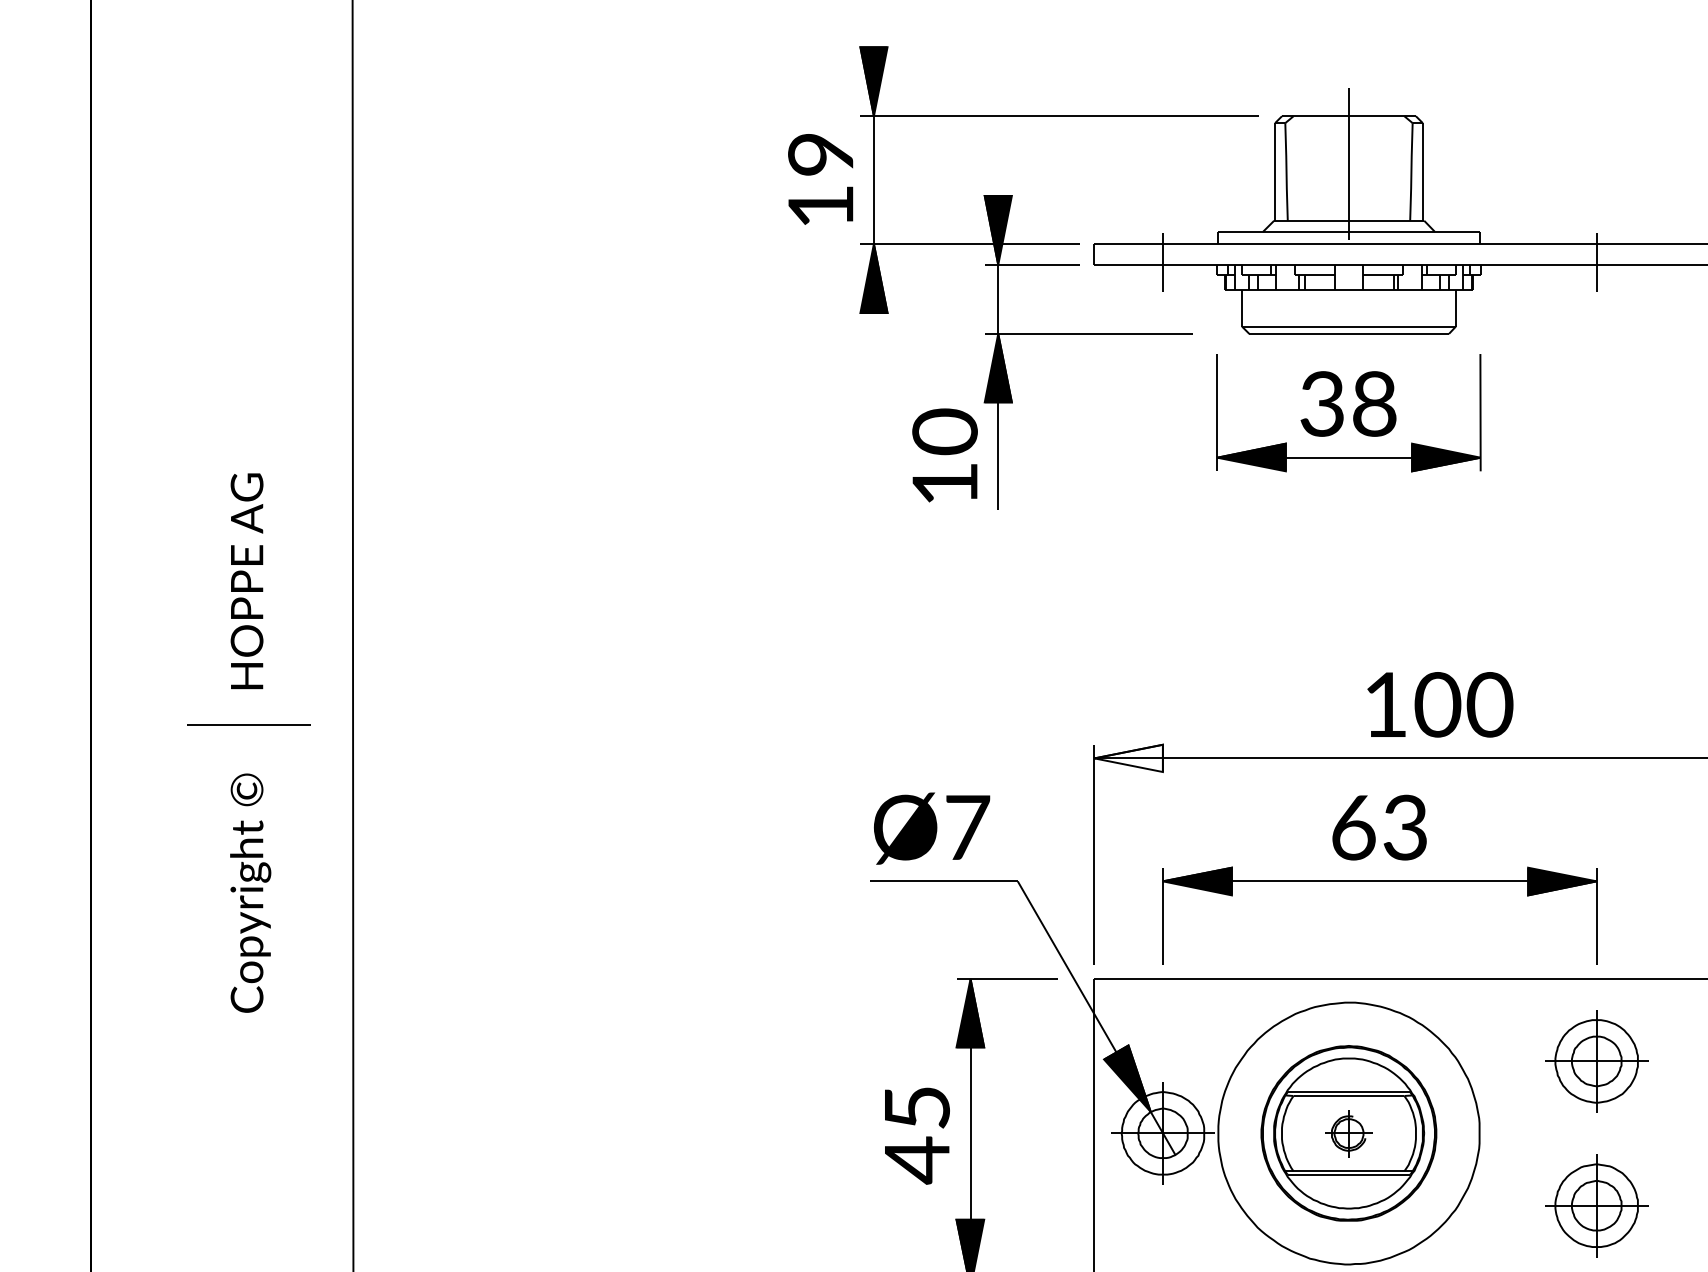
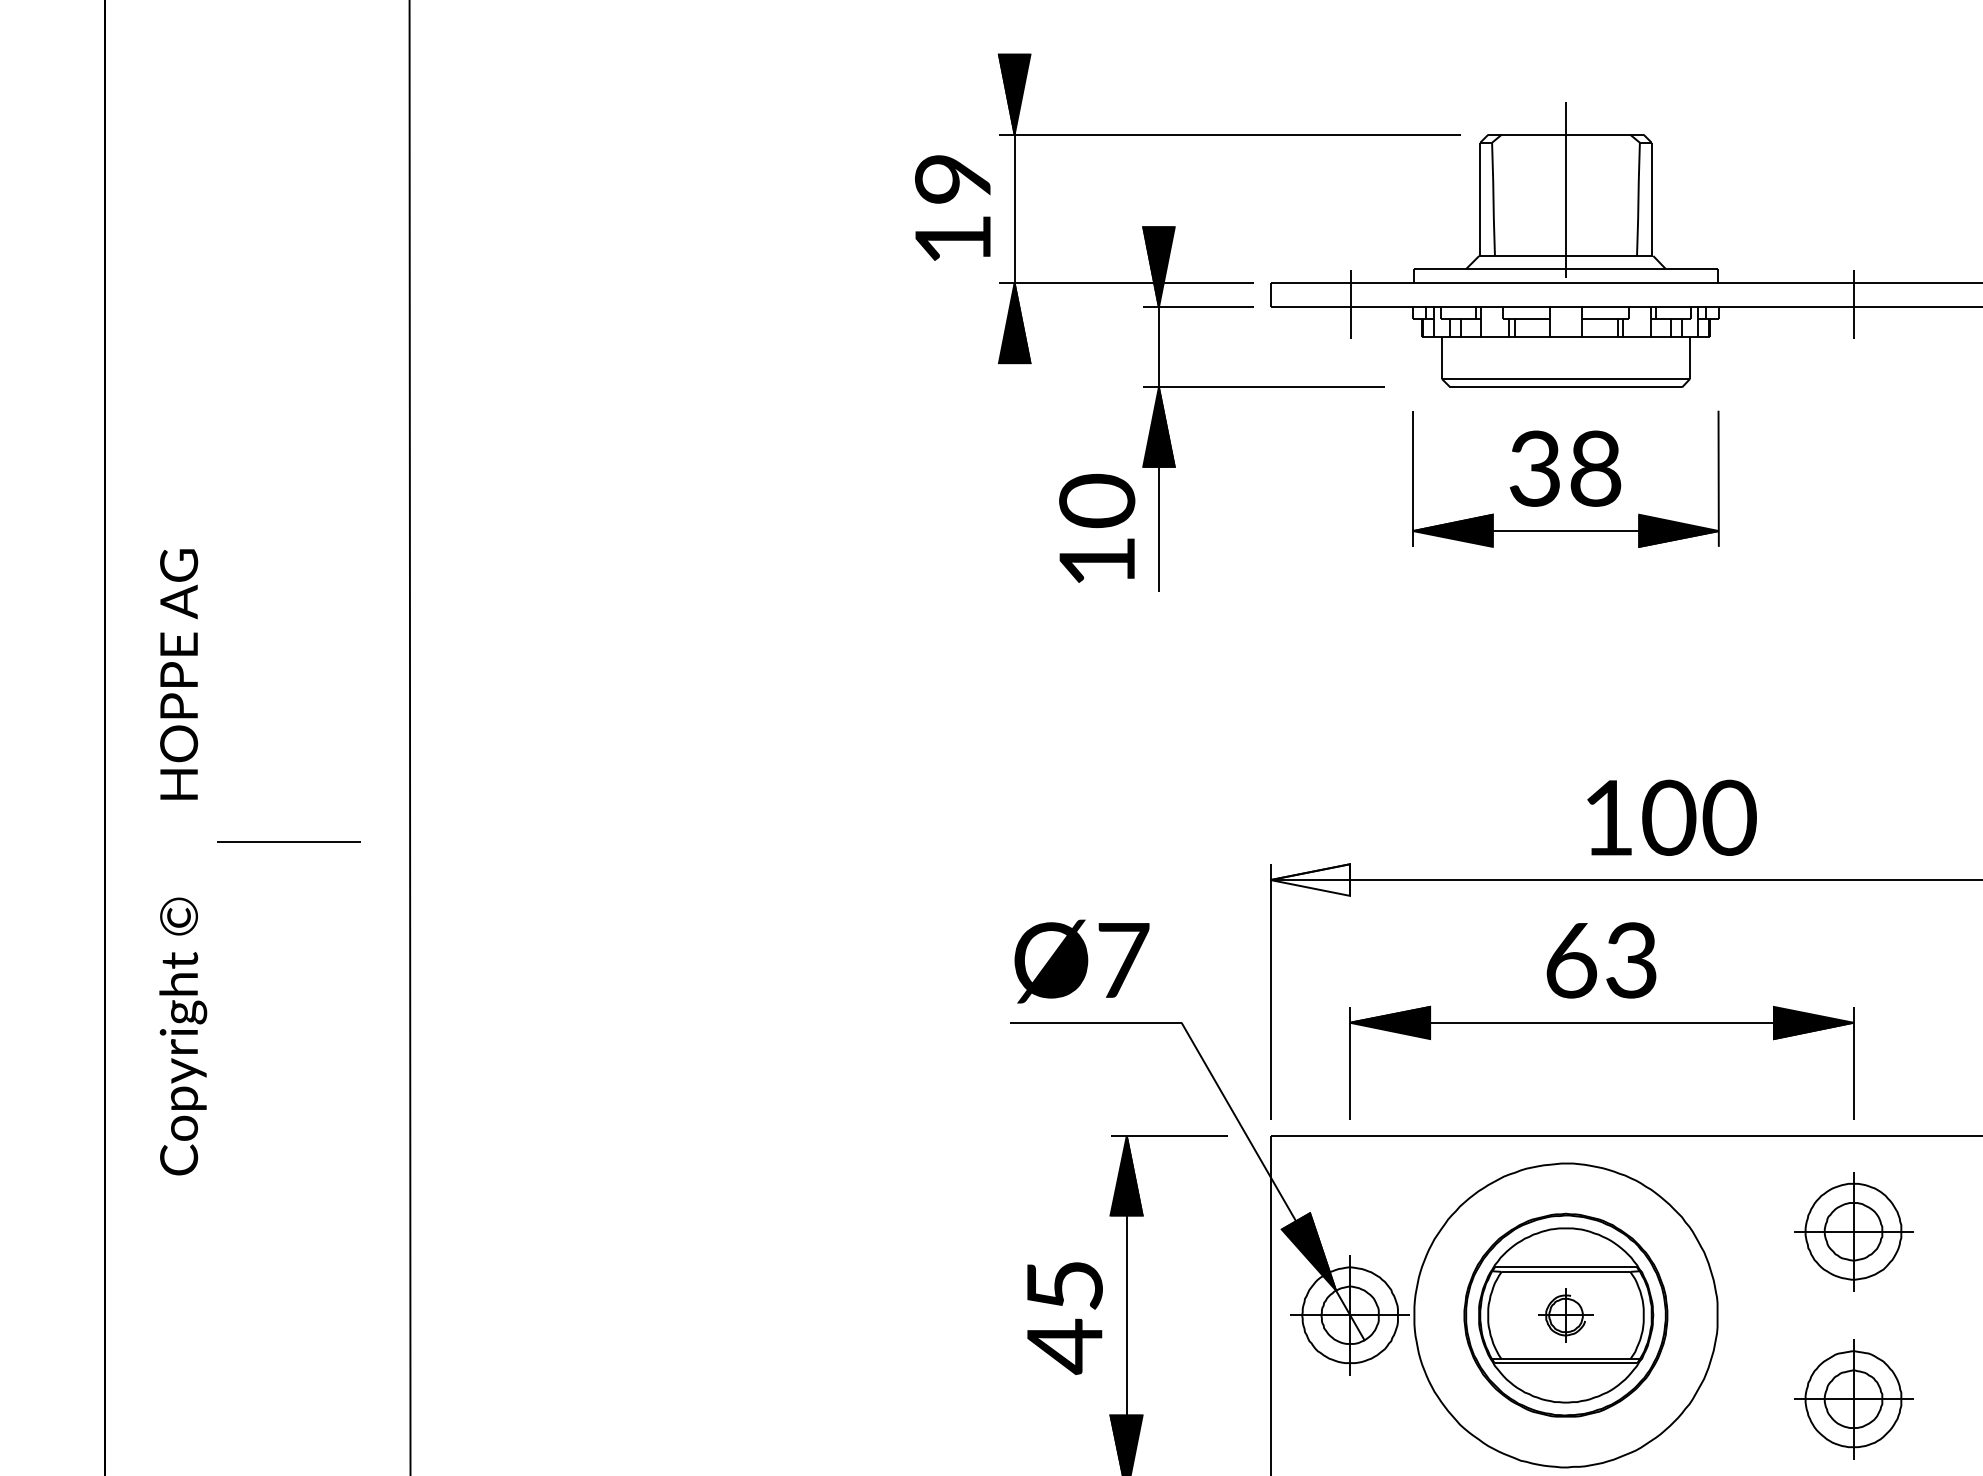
text: (250, 743) -> (183, 862), moved

